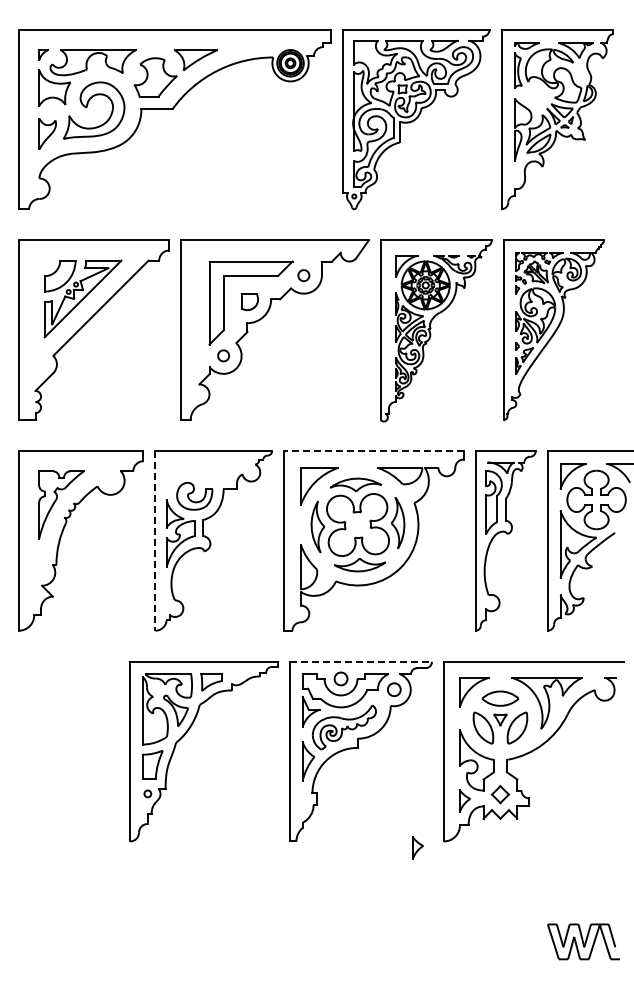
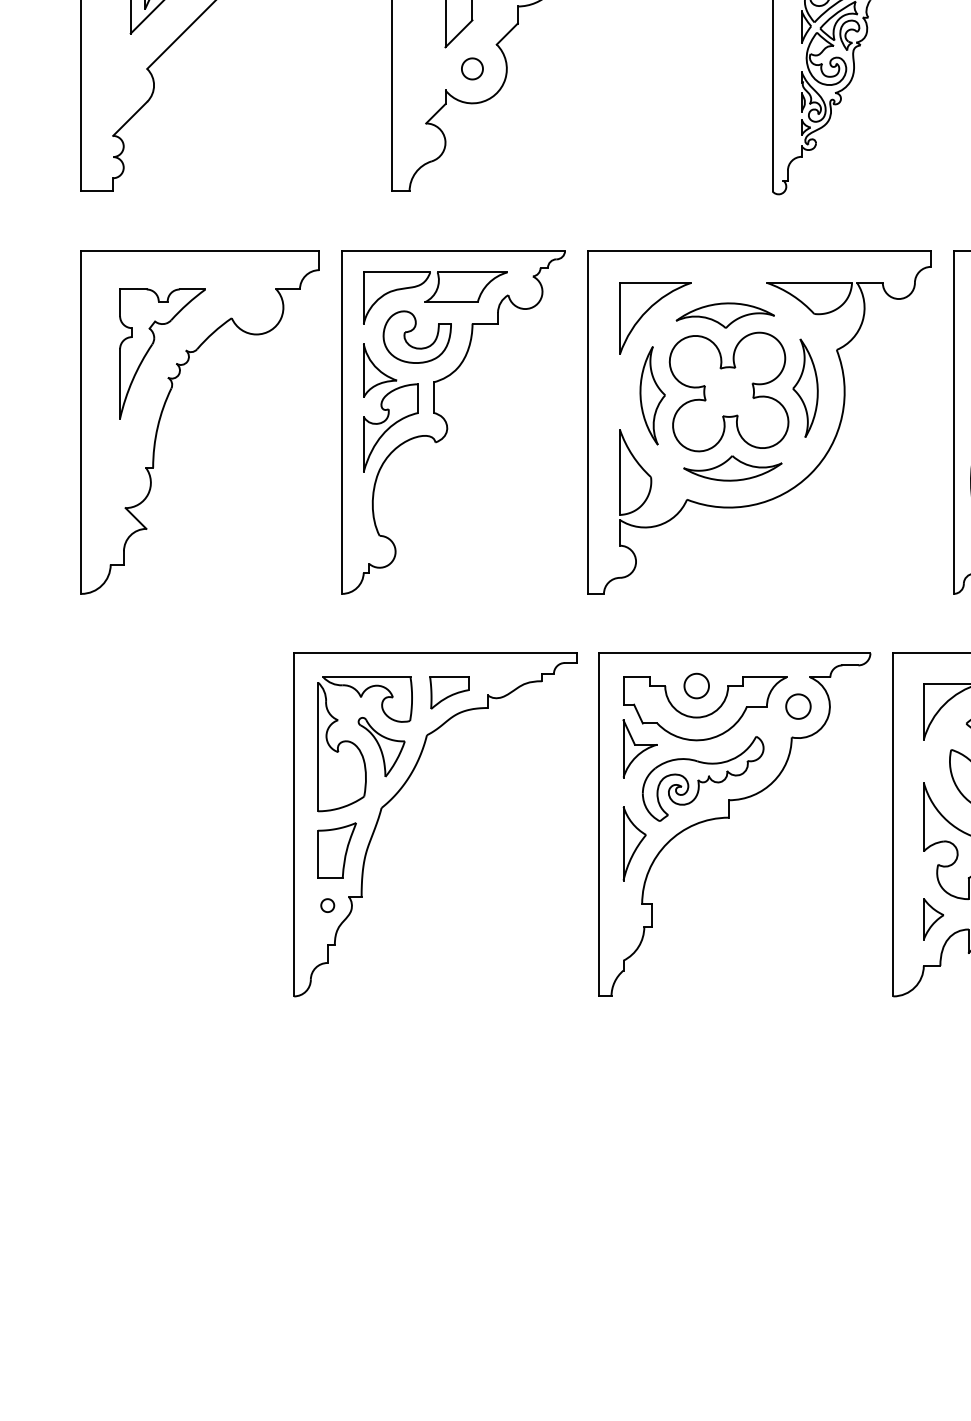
line: (373, 451) -> (758, 251), dashed -> solid
part: (204, 475) -> (435, 297), added
line: (155, 540) -> (342, 421), dashed -> solid
line: (361, 661) -> (735, 652), dashed -> solid
part: (417, 847) -> (842, 1007), removed

